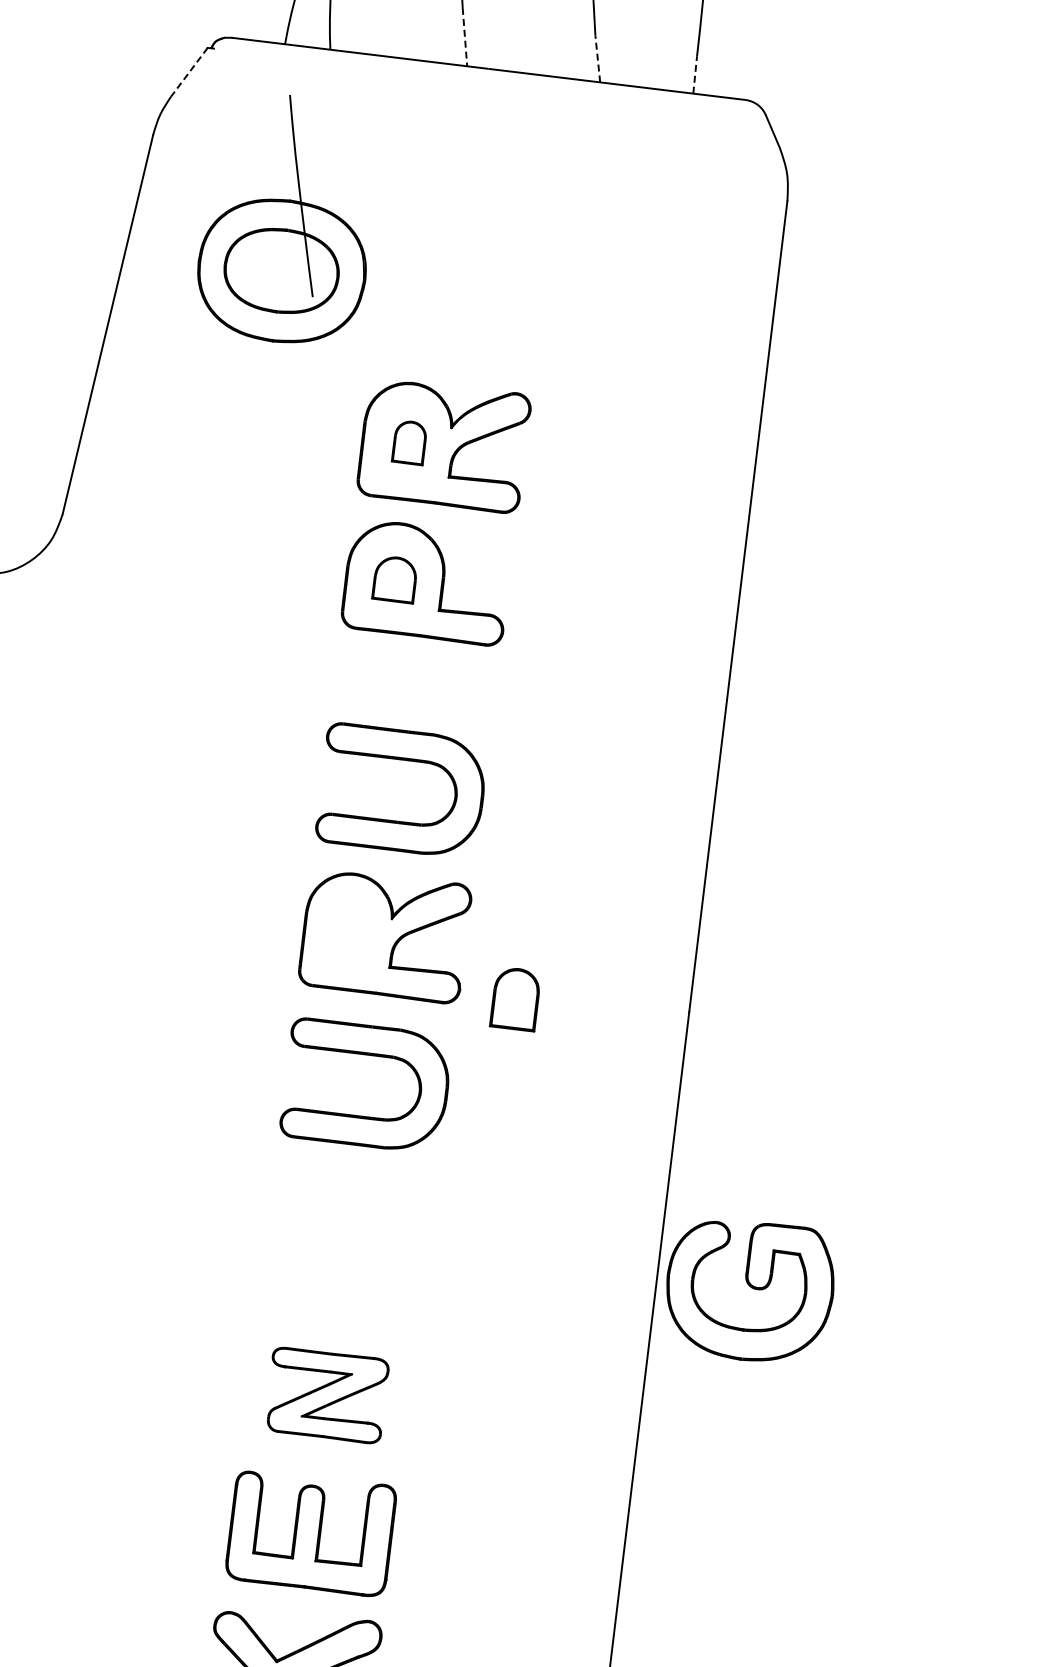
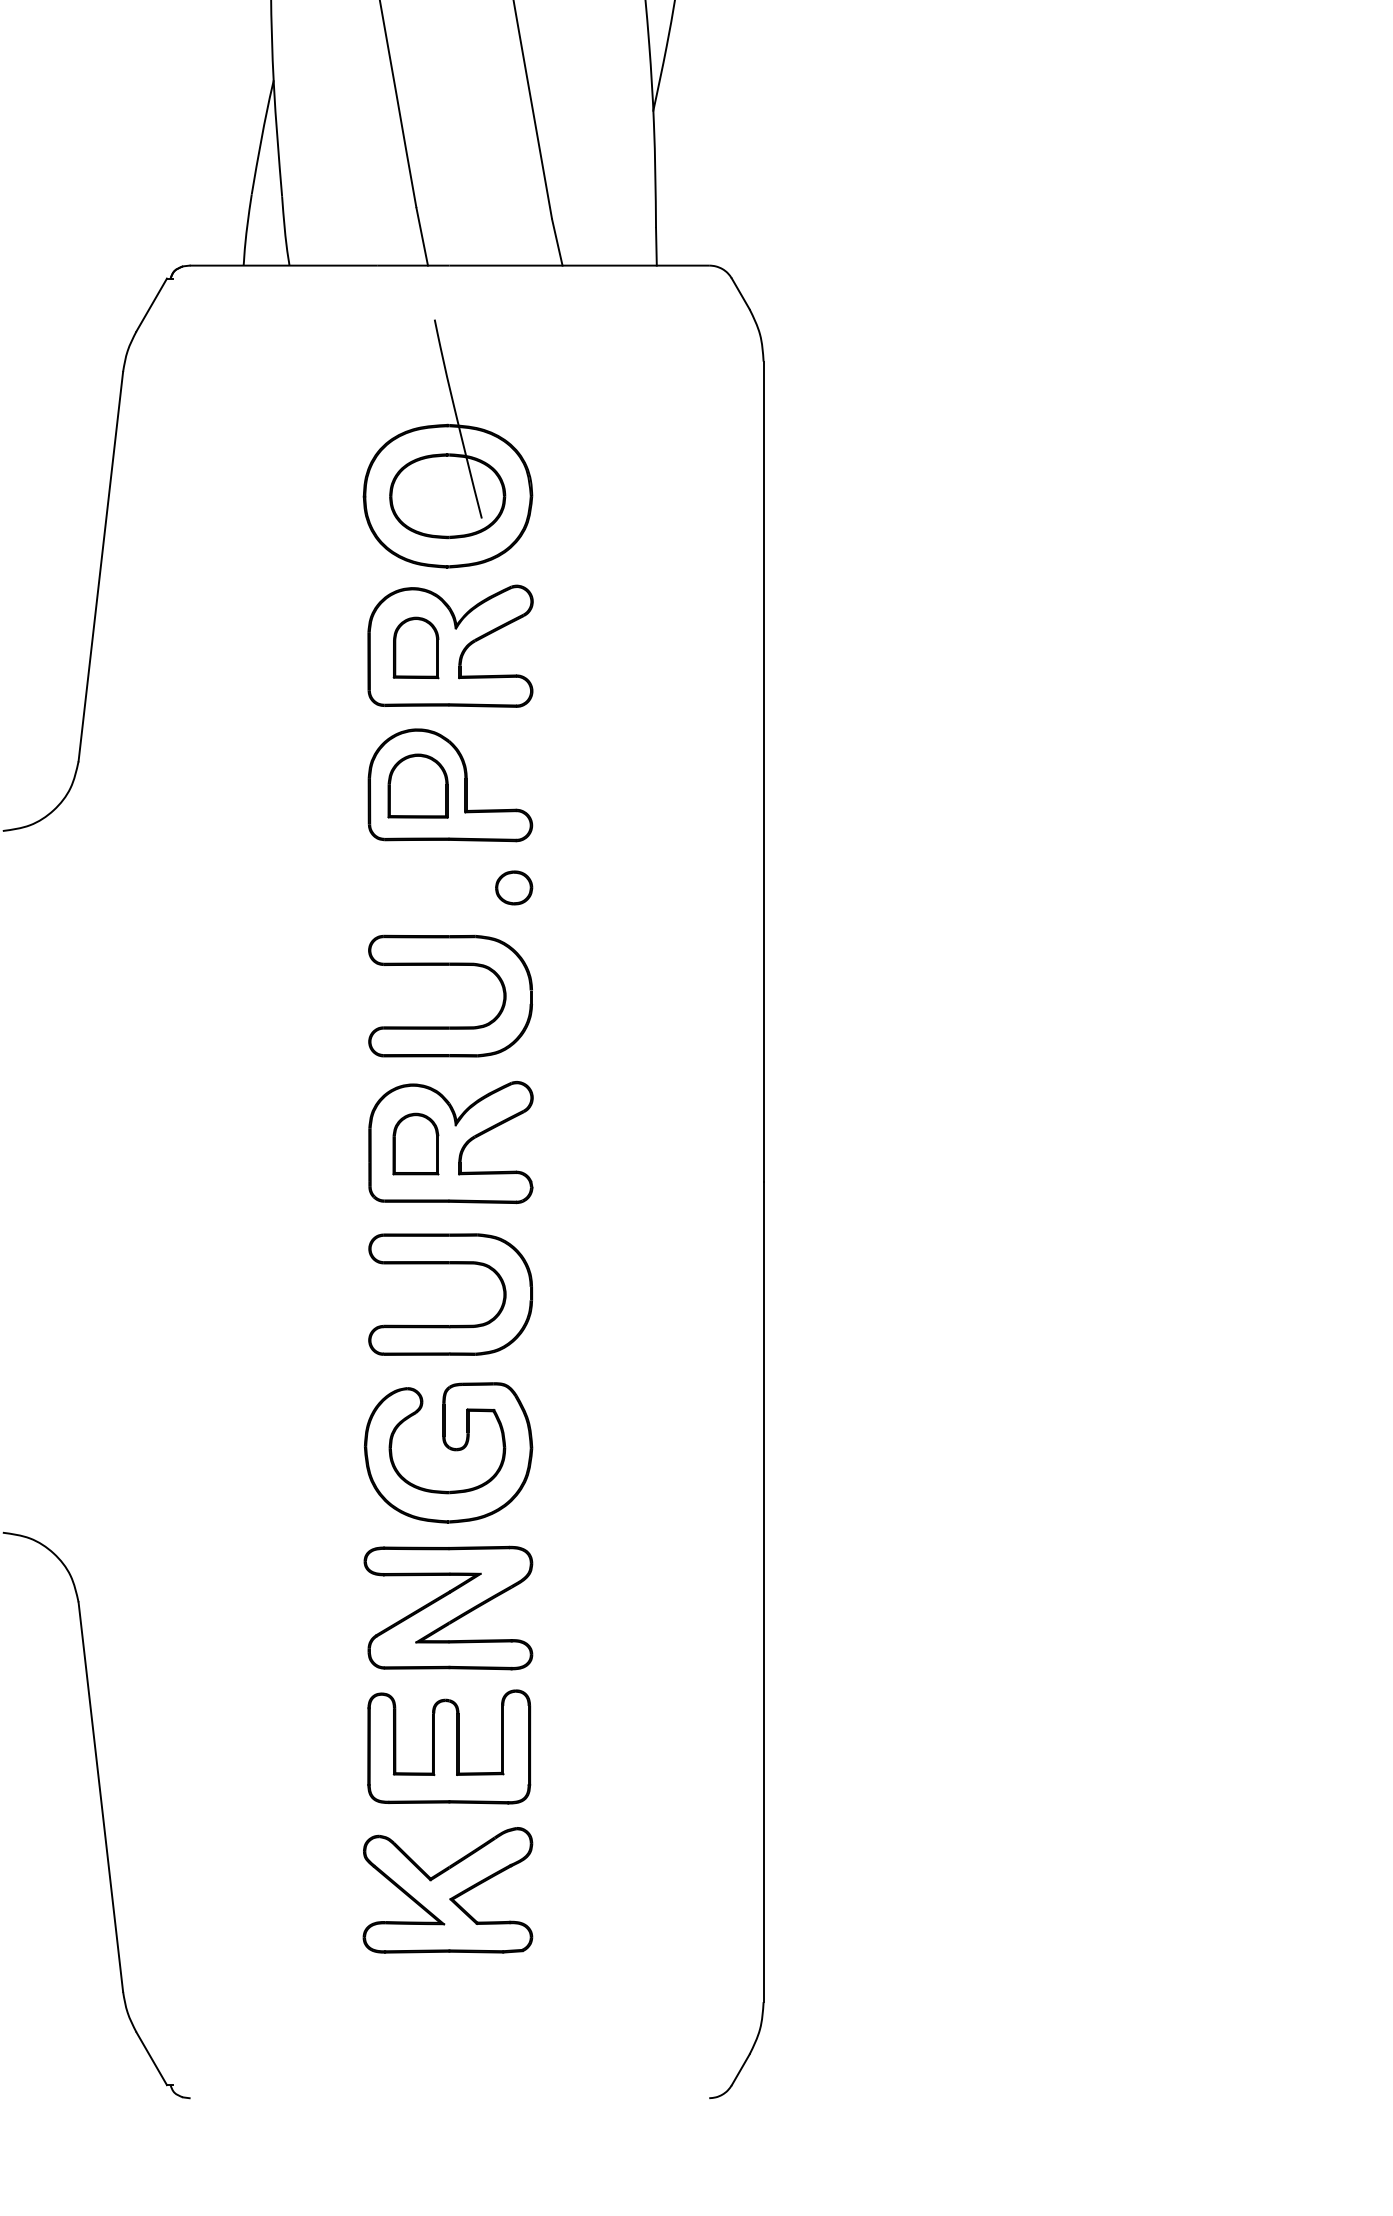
line: (465, 37) -> (422, 237), dashed -> solid
line: (597, 58) -> (557, 242), dashed -> solid
line: (189, 72) -> (151, 305), dashed -> solid
line: (695, 74) -> (656, 246), dashed -> solid
part: (287, 218) -> (447, 443), moved
part: (409, 442) -> (415, 647), size x1.43
part: (394, 578) -> (417, 785), size x1.43
part: (478, 691) -> (514, 887), added
part: (515, 998) -> (415, 1143), moved
part: (749, 1290) -> (448, 1452), moved
part: (327, 1394) -> (448, 1607), size x1.43

